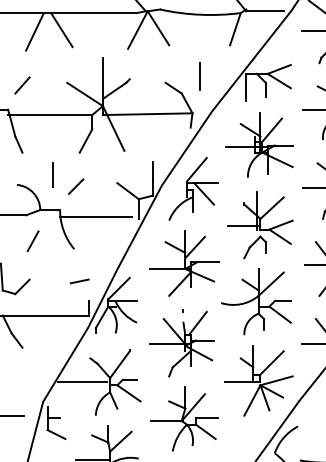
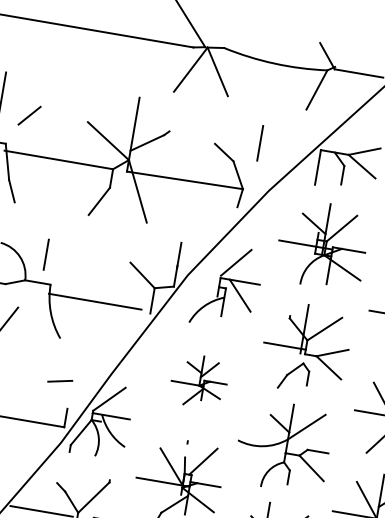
line: (61, 30) -> (92, 53), removed
line: (34, 31) -> (57, 48), removed
line: (52, 174) -> (45, 254), moved
line: (76, 186) -> (77, 258), removed
part: (184, 263) -> (199, 381), size x0.6

